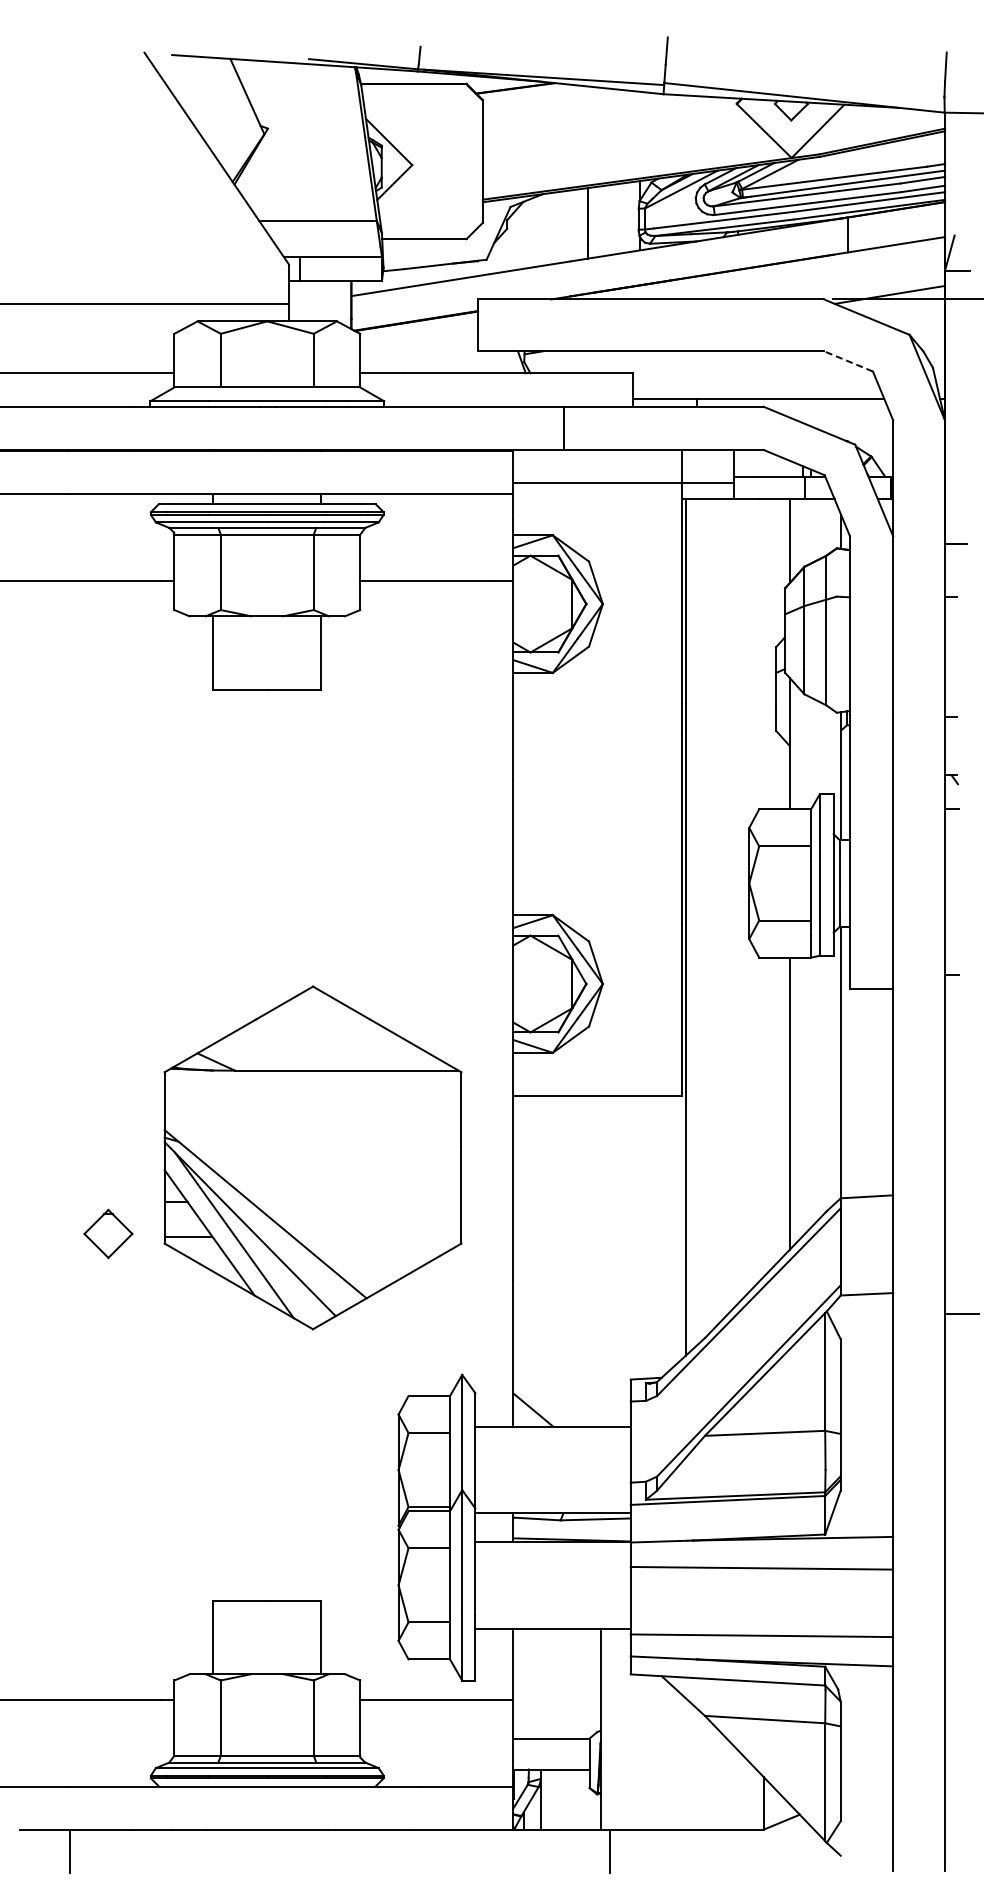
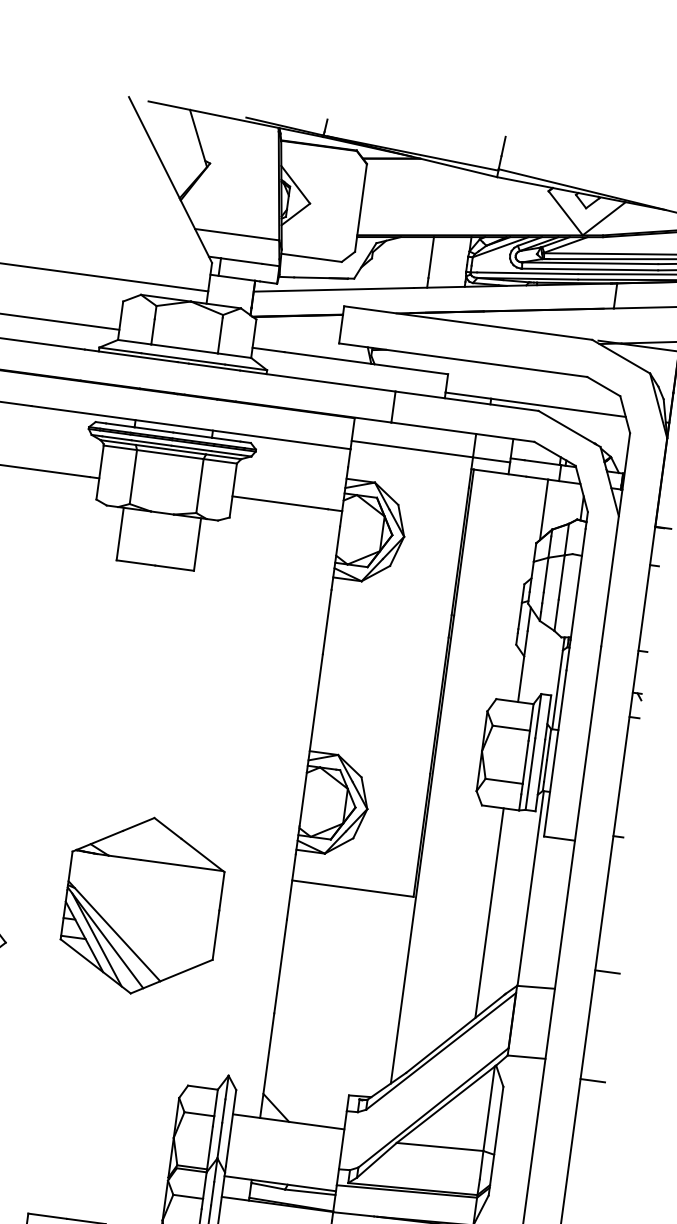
line: (848, 361) -> (603, 386), dashed -> solid
part: (312, 1157) -> (142, 905), size x0.71
line: (961, 1162) -> (607, 971), added

